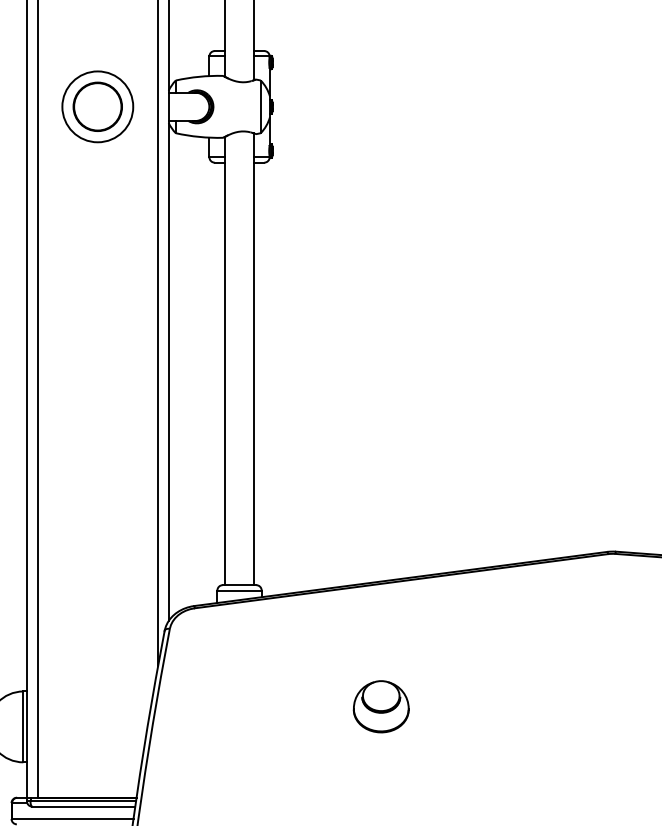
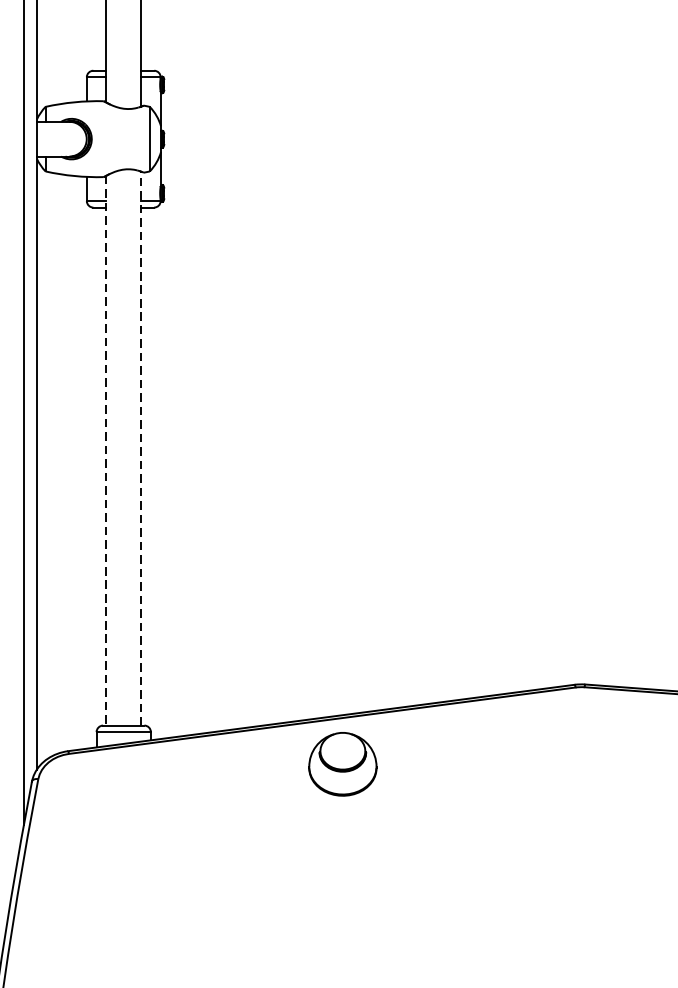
line: (253, 359) -> (140, 448), solid -> dashed
line: (225, 361) -> (106, 451), solid -> dashed
part: (380, 706) -> (341, 763), moved

